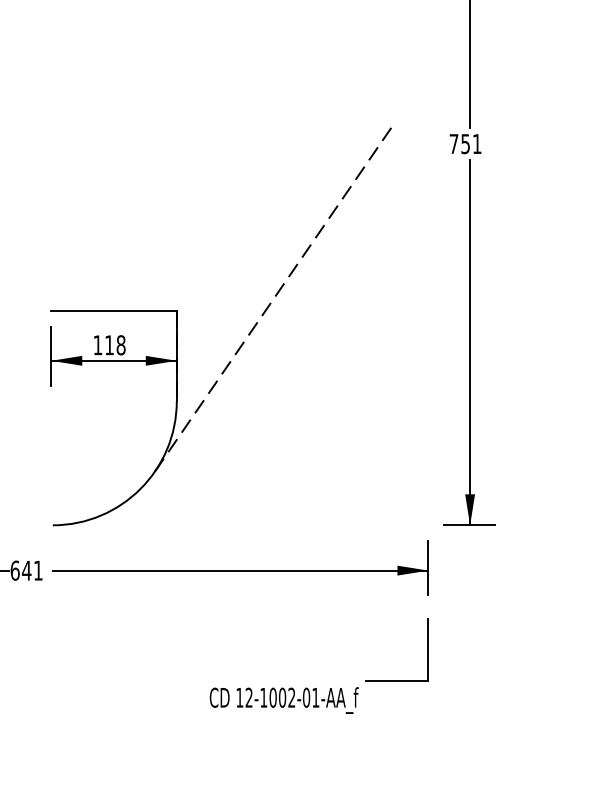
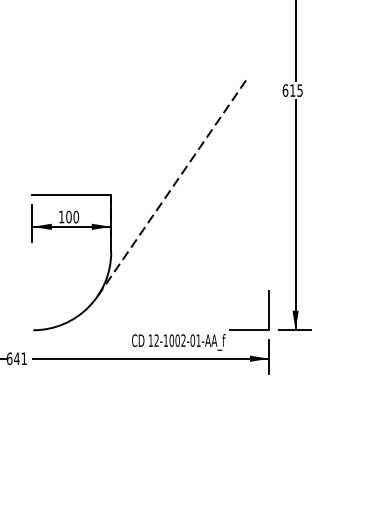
text: (465, 143) -> (292, 90), 751 -> 615
text: (115, 344) -> (72, 216), 118 -> 100
part: (317, 687) -> (199, 334), moved

